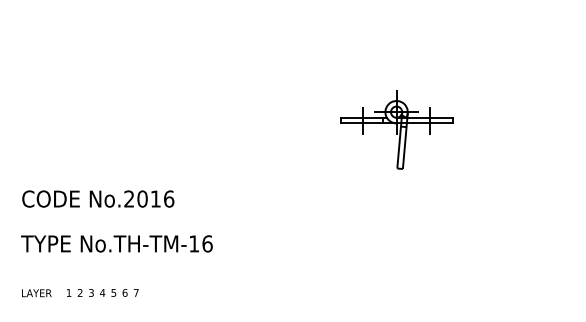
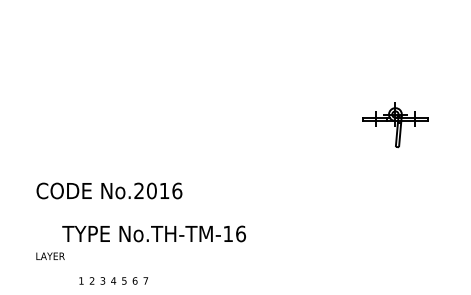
part: (396, 129) -> (395, 124), size x0.6
text: (116, 243) -> (153, 233), moved
text: (36, 293) -> (50, 256), moved

